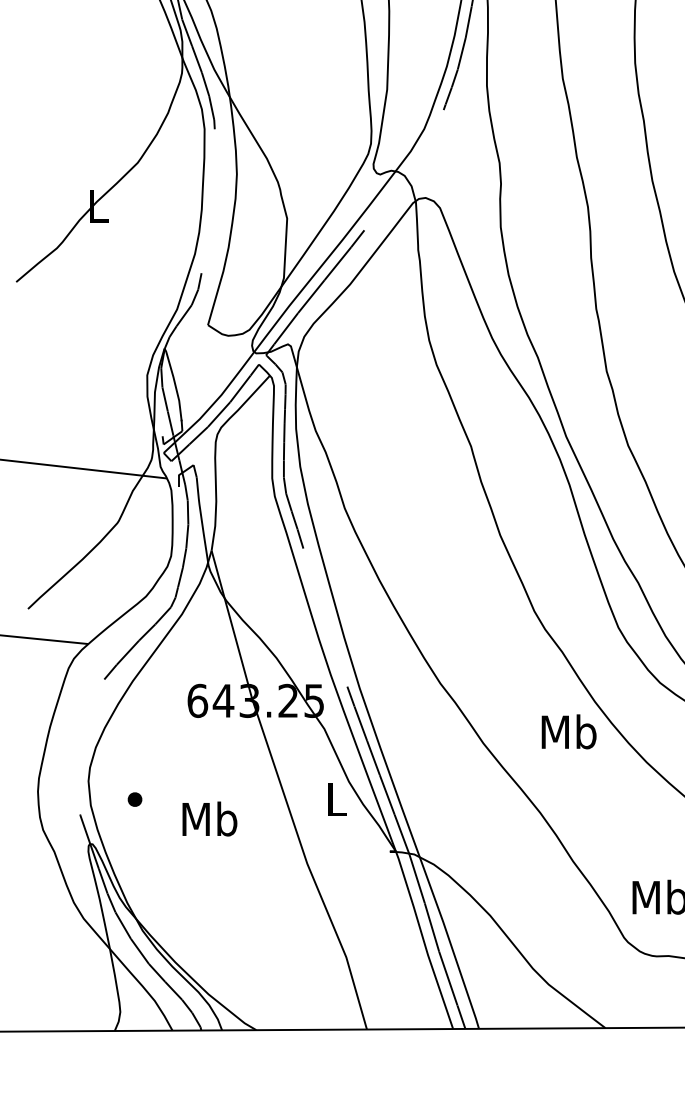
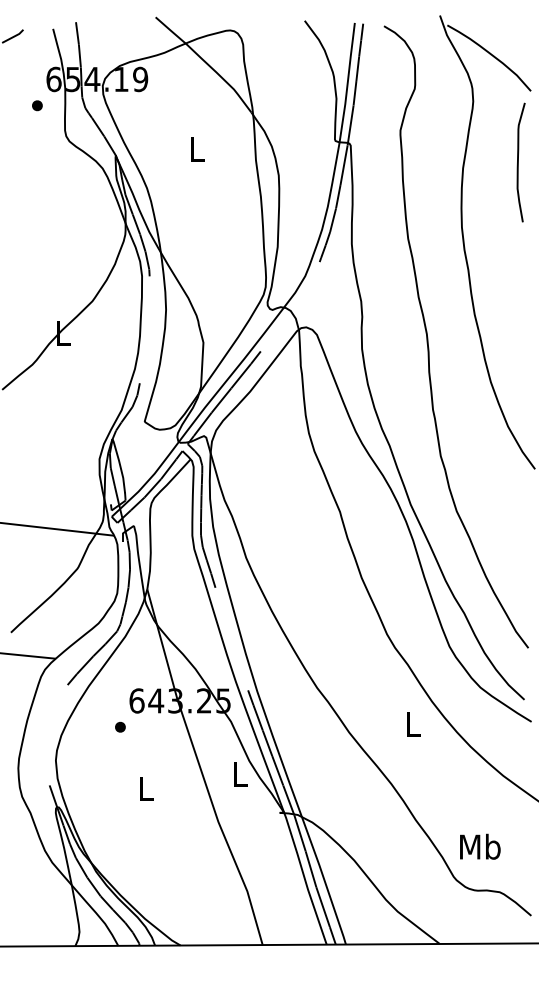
text: (568, 731) -> (412, 723), Mb -> L
part: (135, 798) -> (120, 726), moved
text: (209, 818) -> (145, 788), Mb -> L

